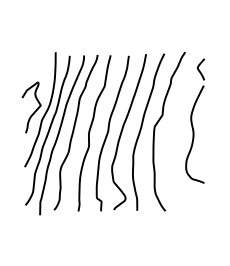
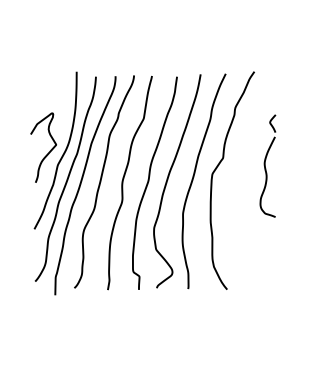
part: (194, 120) -> (267, 165), size x0.6

